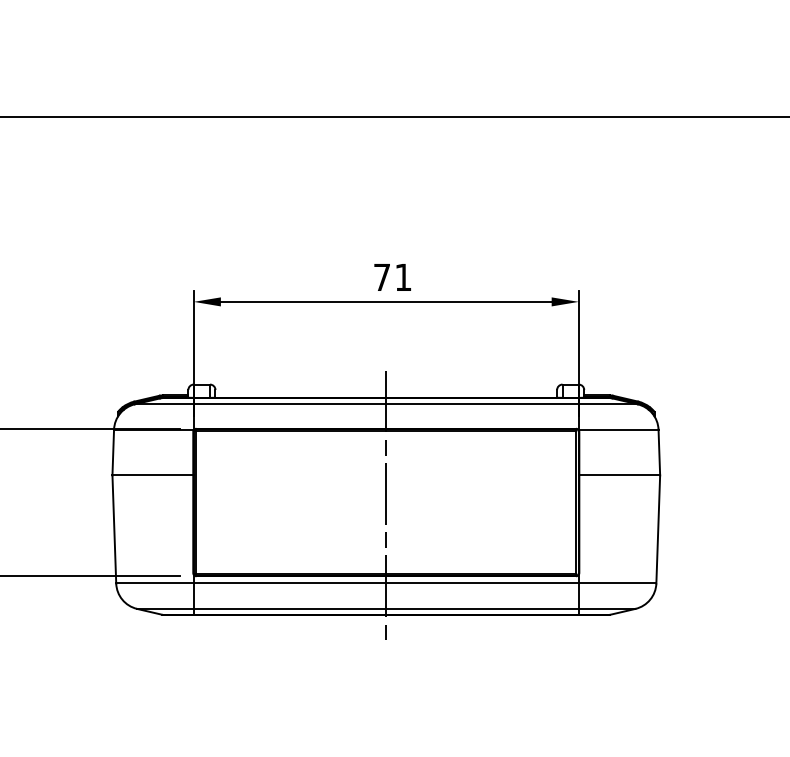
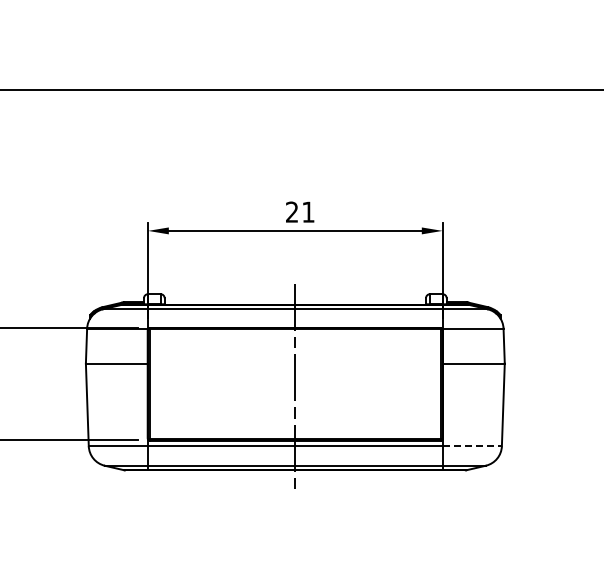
text: (382, 276) -> (292, 211), 71 -> 21
line: (617, 583) -> (472, 446), solid -> dashed

